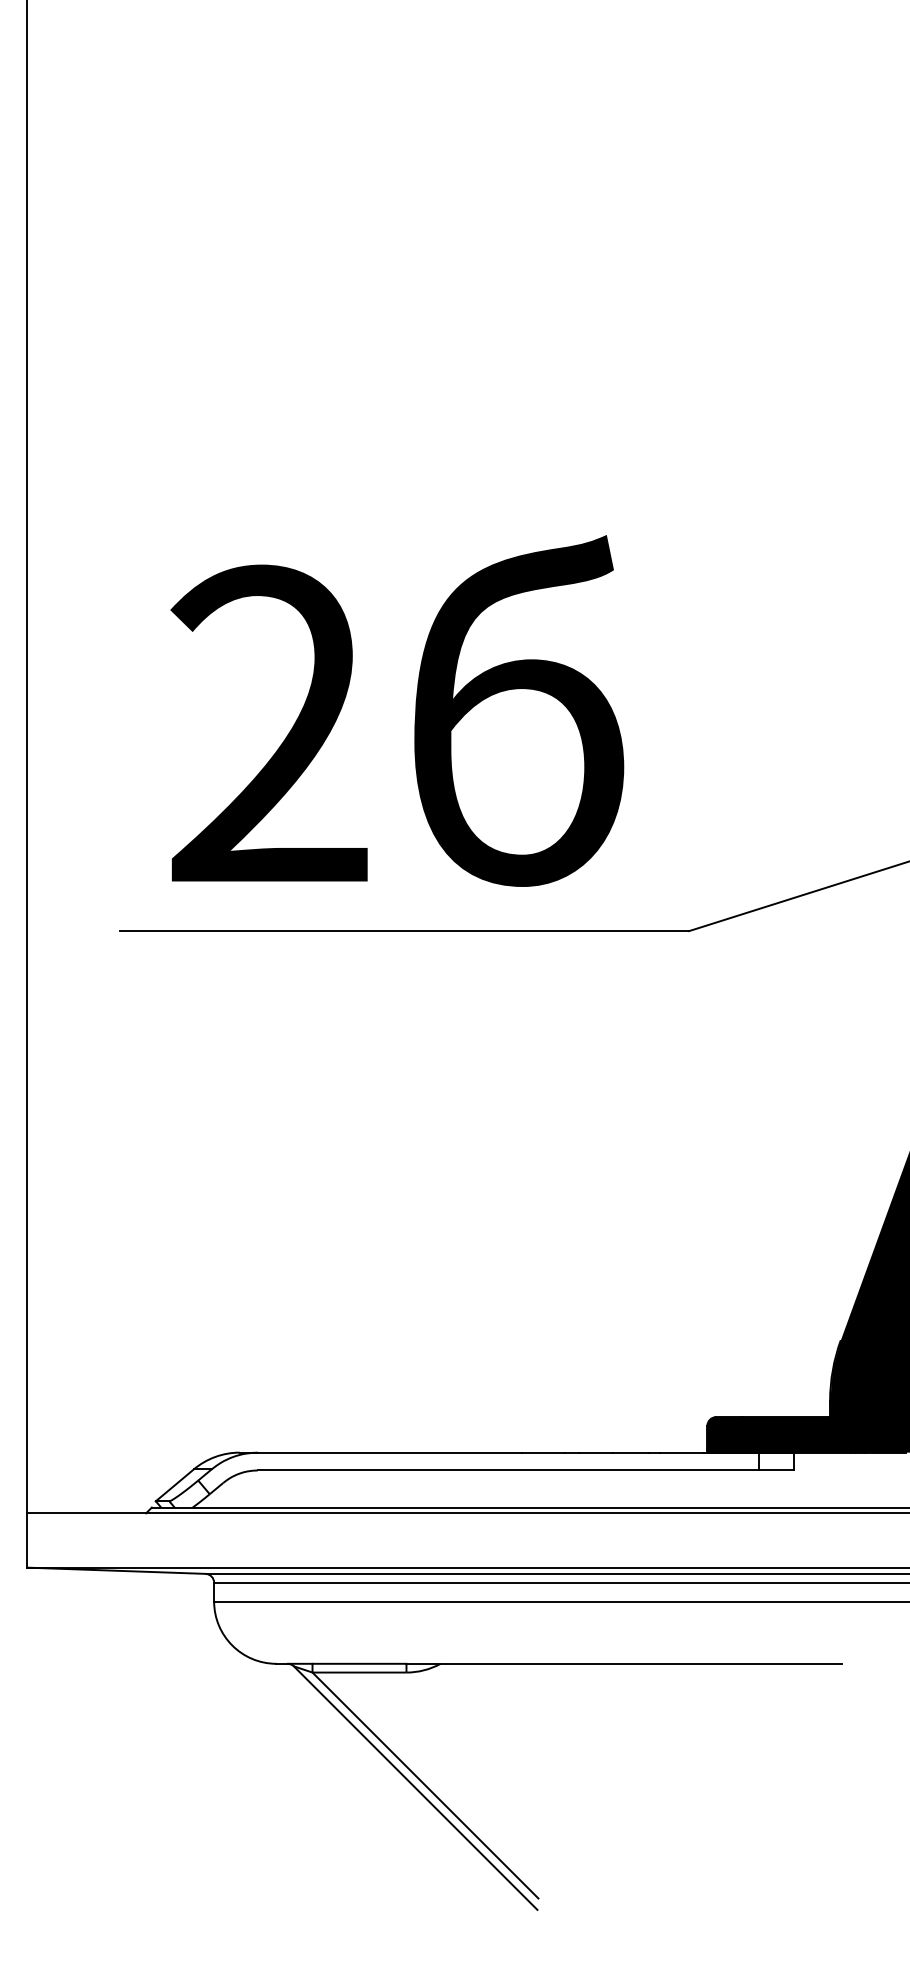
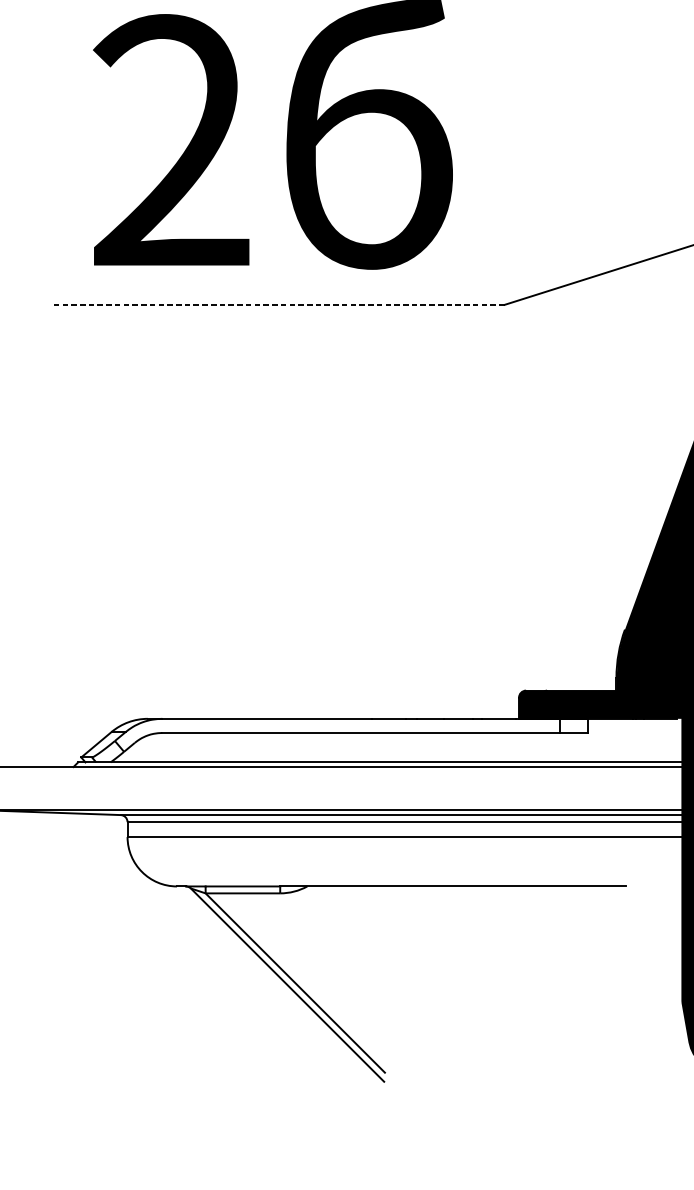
line: (404, 931) -> (278, 305), solid -> dashed

